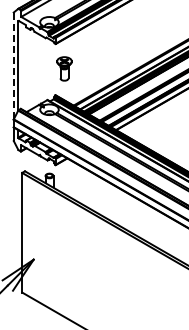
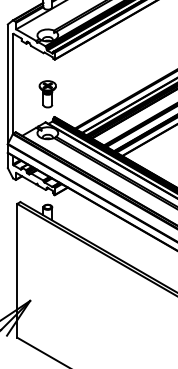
line: (13, 66) -> (7, 84), dashed -> solid
part: (64, 68) -> (47, 93), moved

